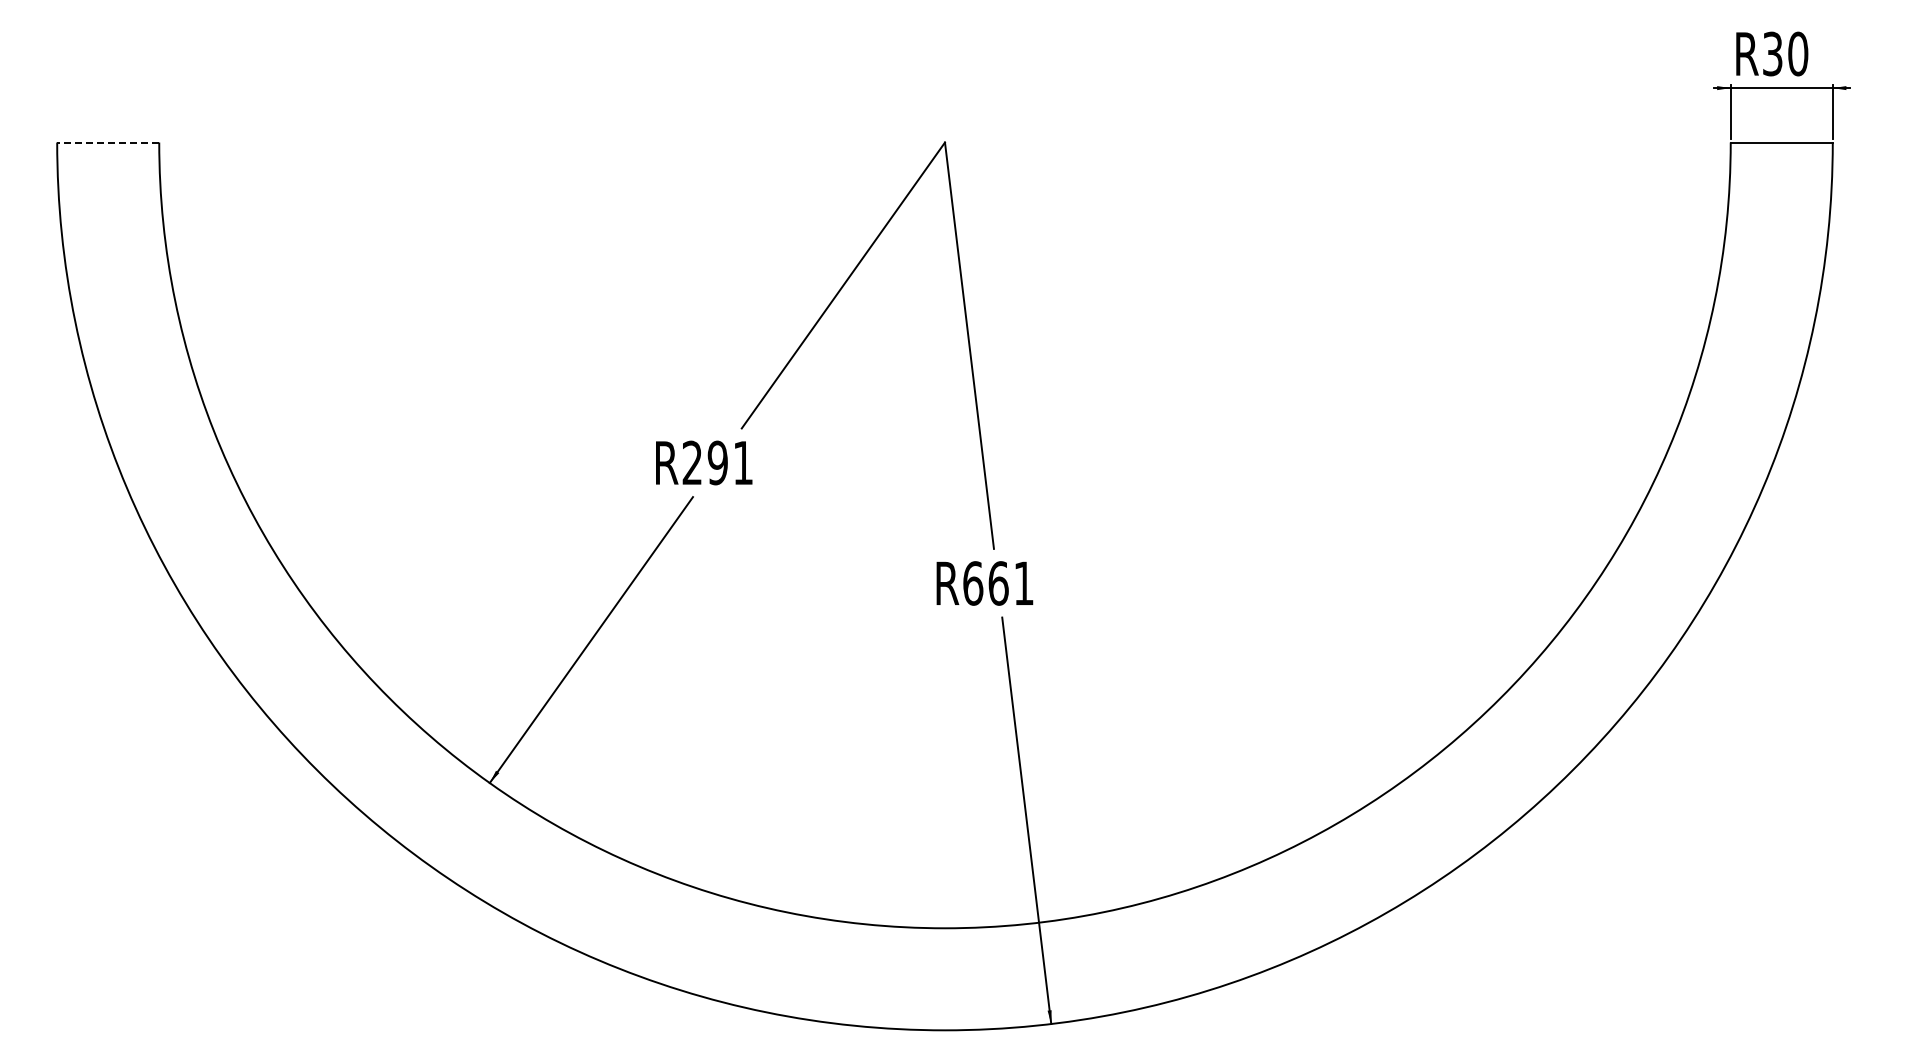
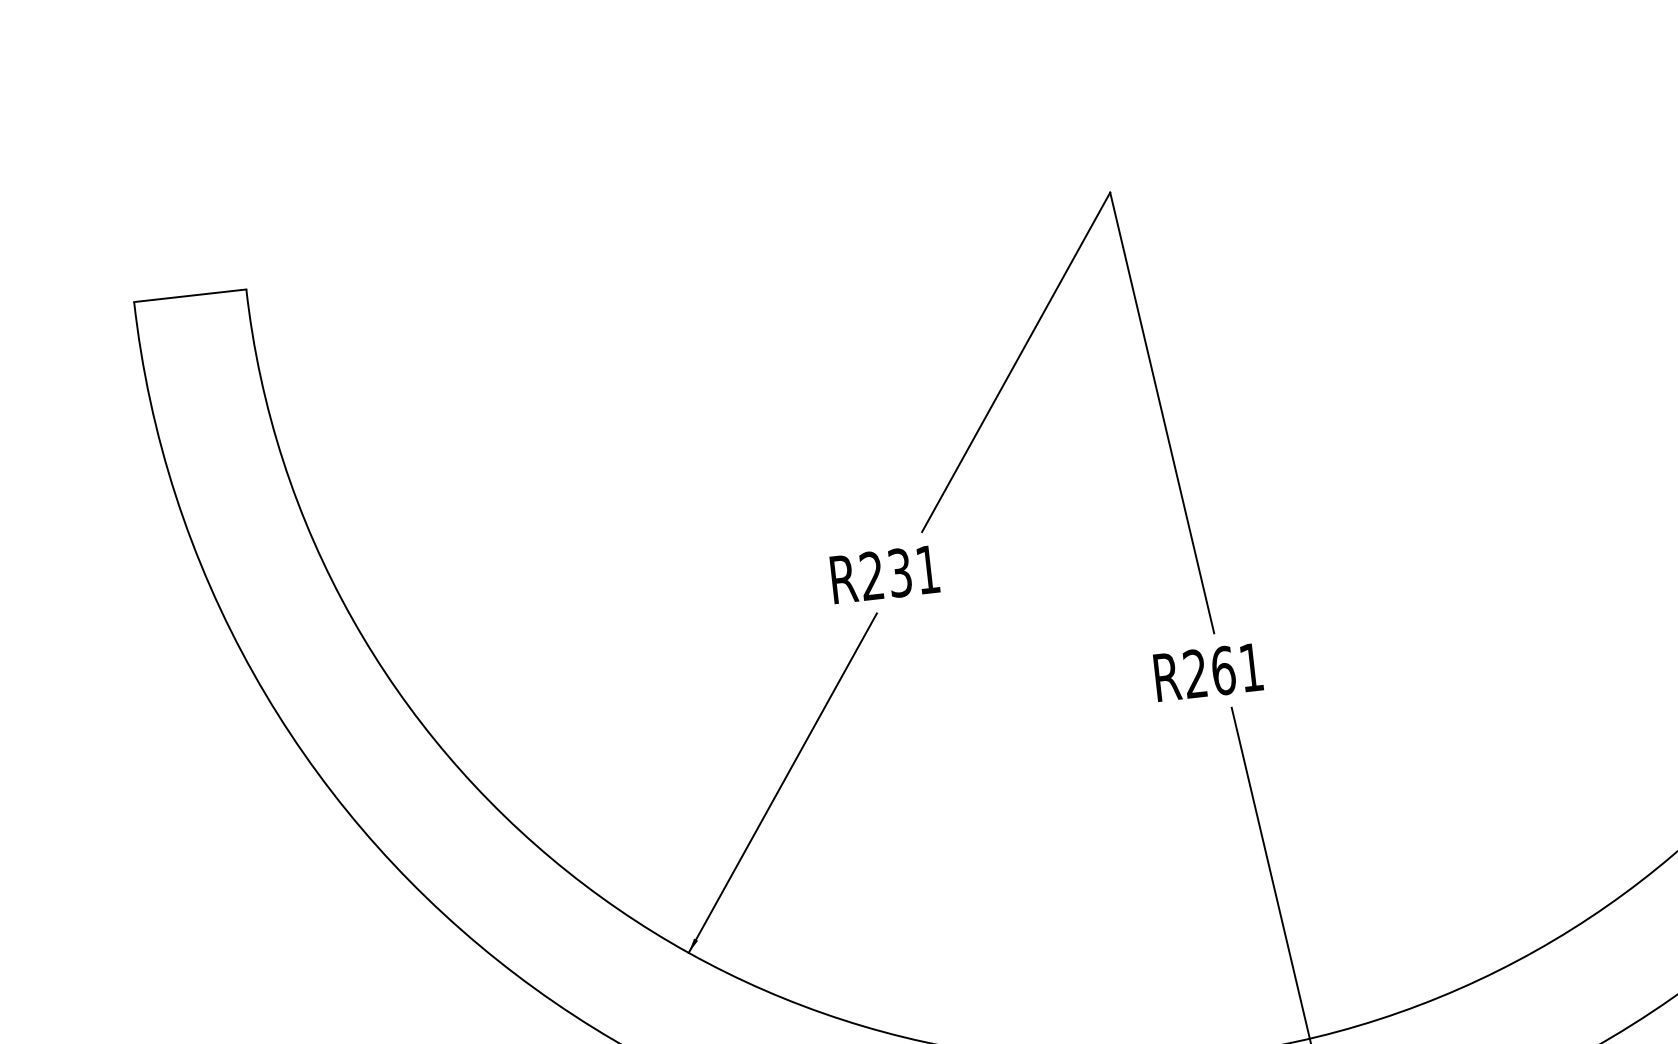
line: (107, 142) -> (189, 295), dashed -> solid
text: (717, 462) -> (899, 572), R291 -> R231
text: (973, 583) -> (1195, 673), R661 -> R261

